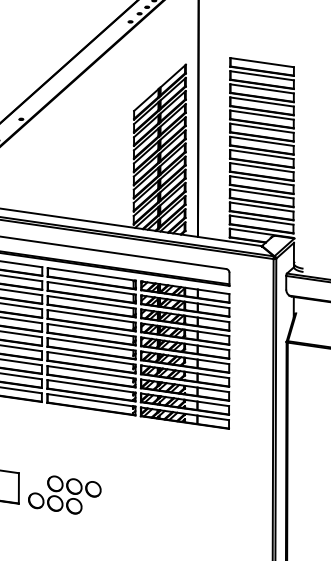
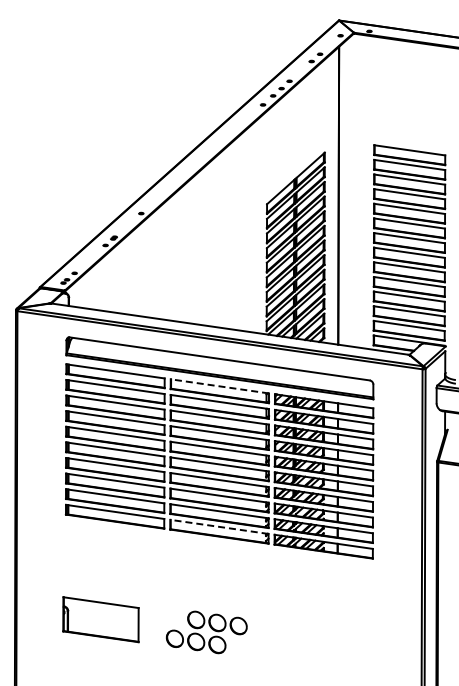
line: (91, 274) -> (219, 386), solid -> dashed
line: (91, 400) -> (219, 526), solid -> dashed
part: (64, 495) -> (206, 632), moved

